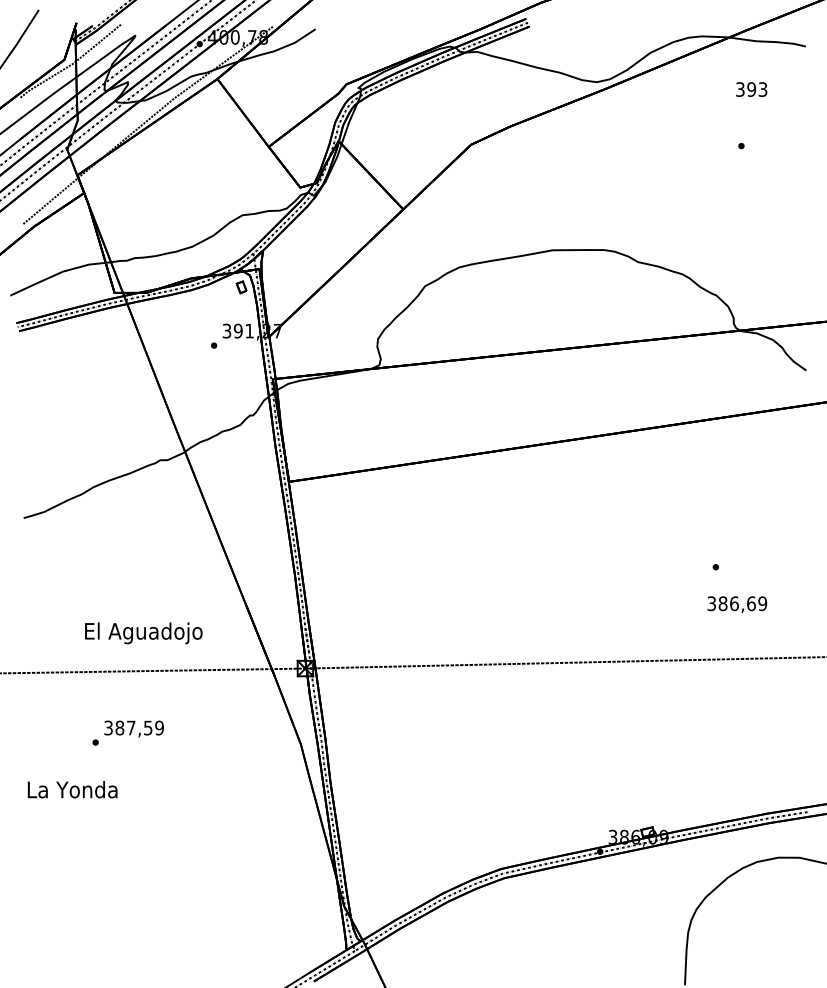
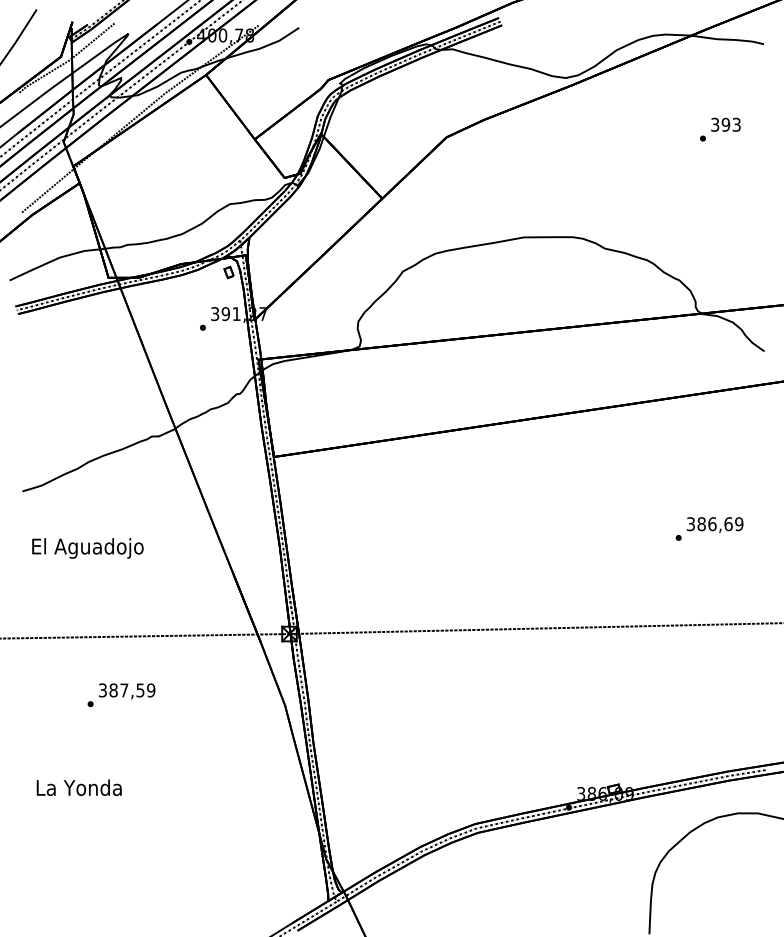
text: (751, 89) -> (725, 124), moved
text: (737, 604) -> (715, 524), moved
text: (143, 633) -> (87, 548), moved
text: (72, 789) -> (79, 787), moved

